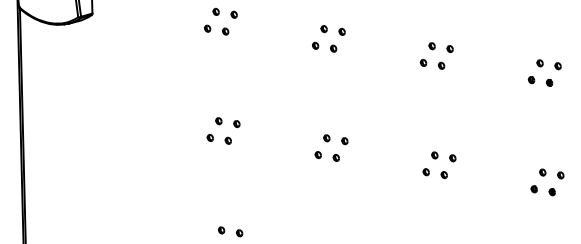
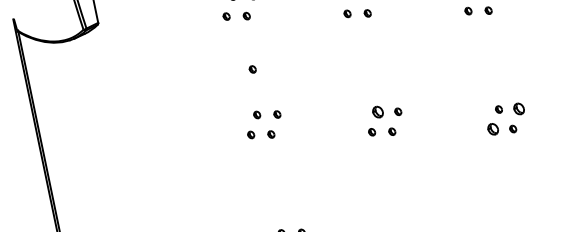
part: (221, 79) -> (251, 69), added
part: (326, 138) -> (377, 112), size x1.6
part: (452, 158) -> (518, 109), size x1.6
part: (425, 172) -> (492, 130), size x1.6

